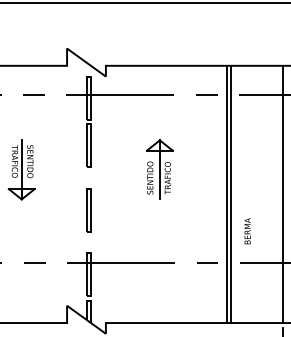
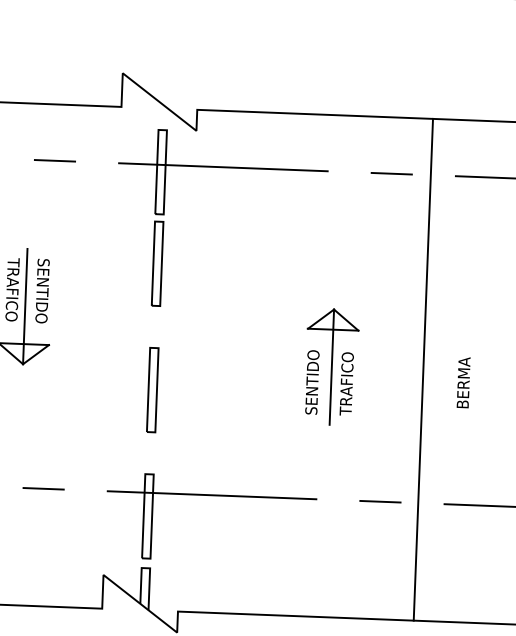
part: (159, 169) -> (331, 366), moved
line: (231, 194) -> (432, 370), removed
text: (247, 231) -> (463, 383), moved

